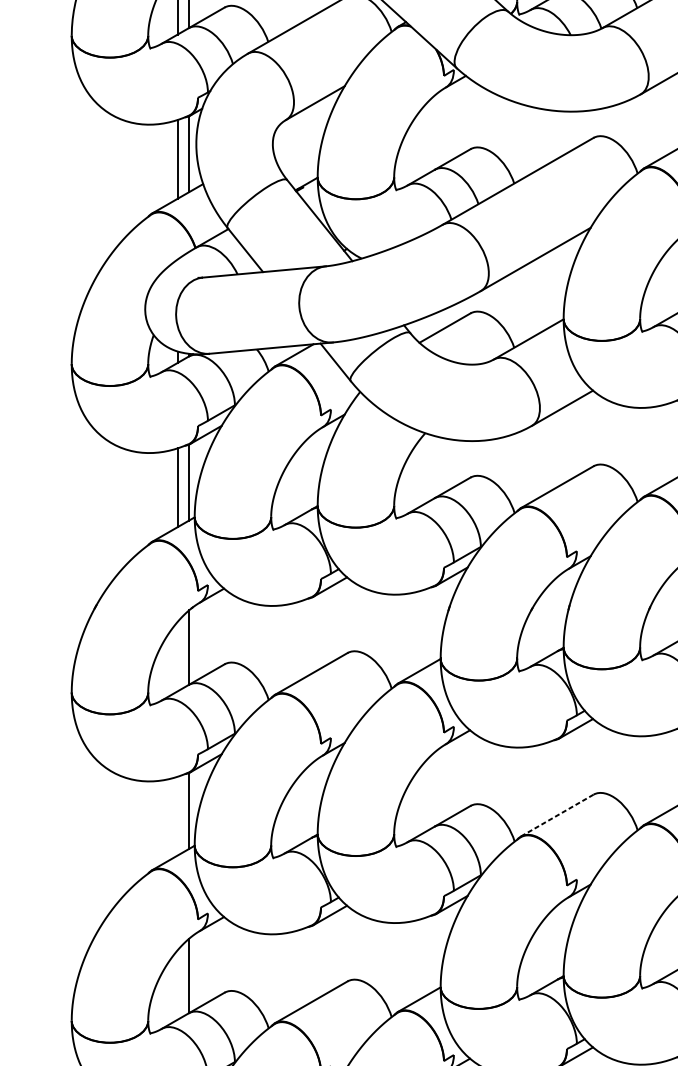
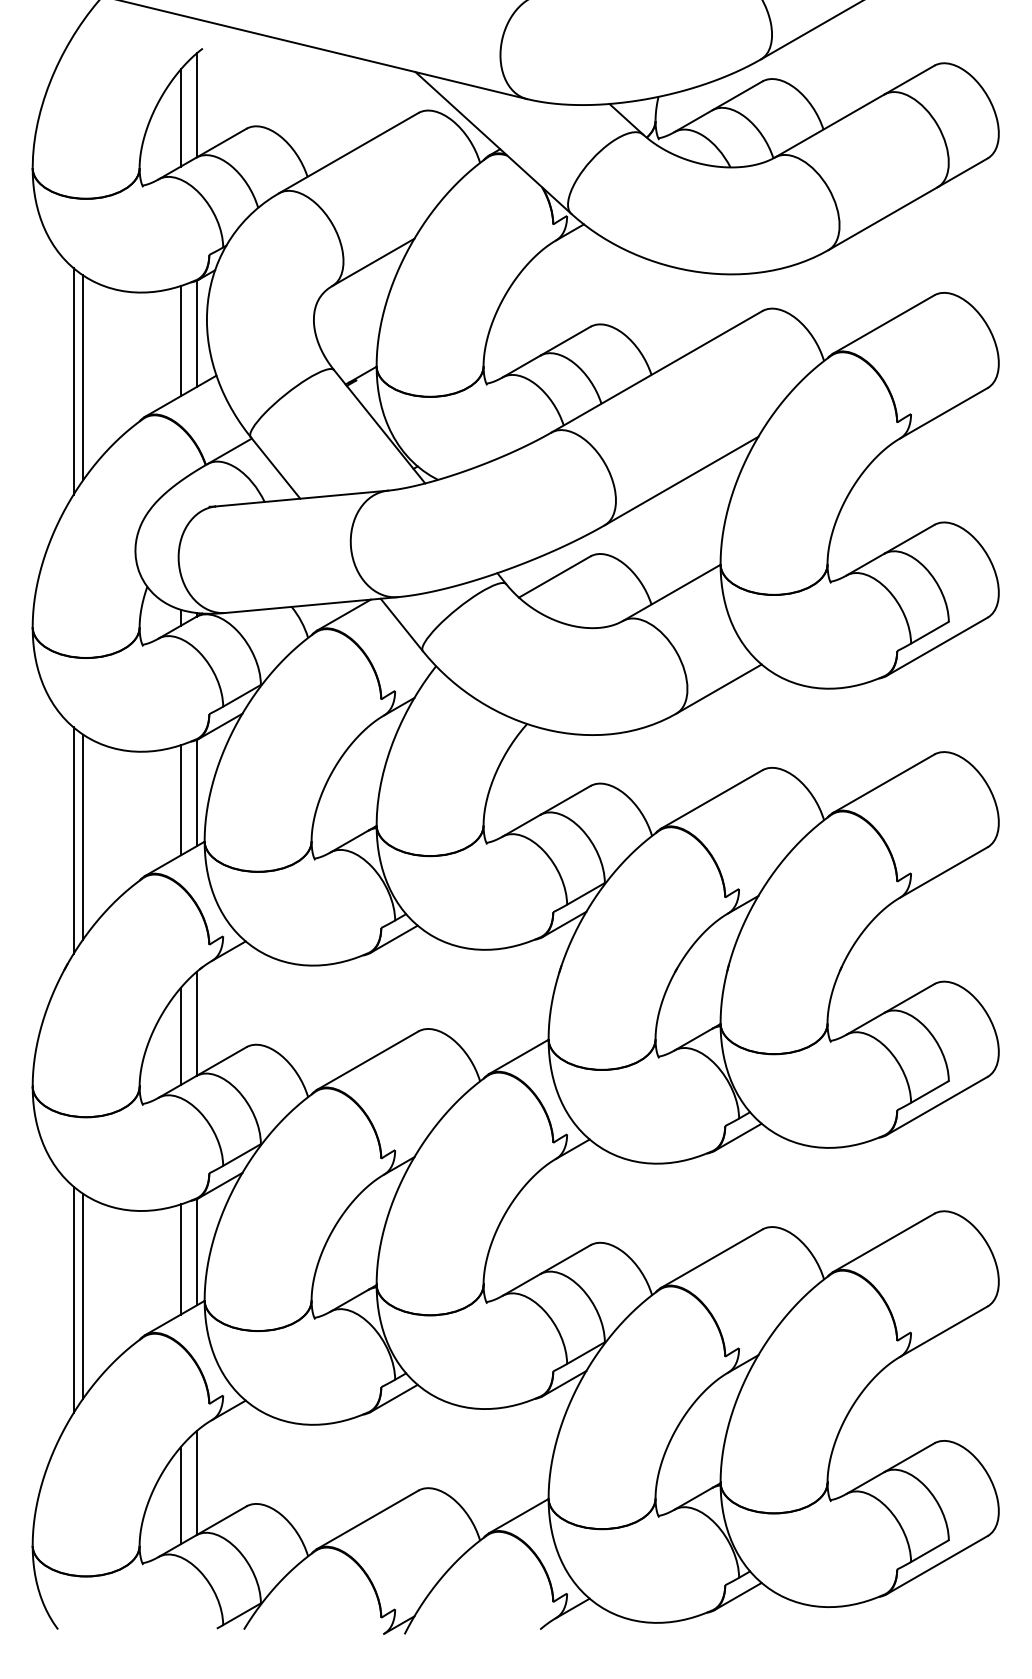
line: (108, 185) -> (83, 377), added
line: (100, 188) -> (73, 381), added
line: (108, 513) -> (83, 836), added
line: (100, 516) -> (73, 840), added
line: (177, 656) -> (180, 1036), added
line: (557, 815) -> (711, 1258), dashed -> solid
line: (177, 816) -> (180, 1259), added
line: (108, 841) -> (83, 1295), added
line: (100, 844) -> (73, 1299), added
line: (177, 984) -> (180, 1495), added

